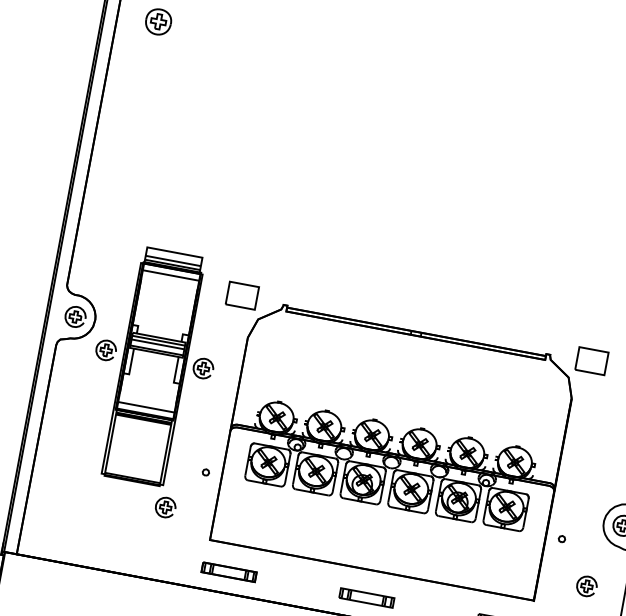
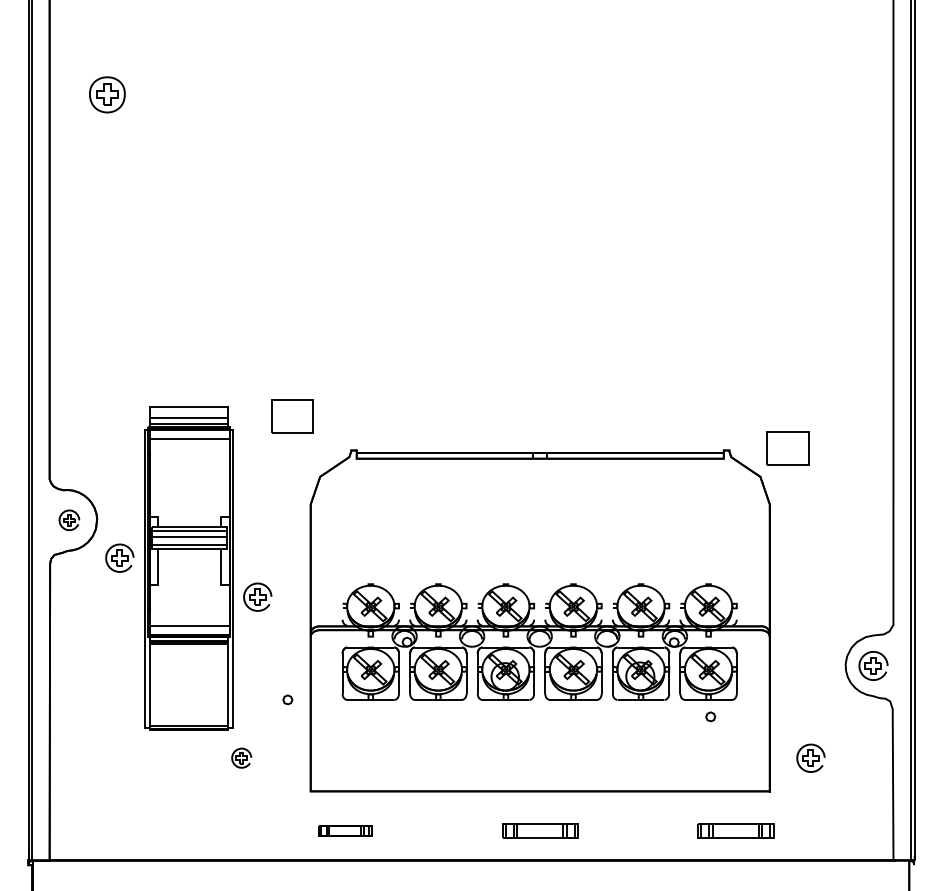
part: (242, 295) -> (292, 416), moved
part: (75, 317) -> (69, 520), size x0.7
part: (203, 368) -> (257, 596), moved
part: (165, 507) -> (241, 757), size x0.7
part: (561, 538) -> (710, 716), moved
part: (228, 572) -> (344, 830), size x0.7
part: (586, 585) -> (810, 757), moved

